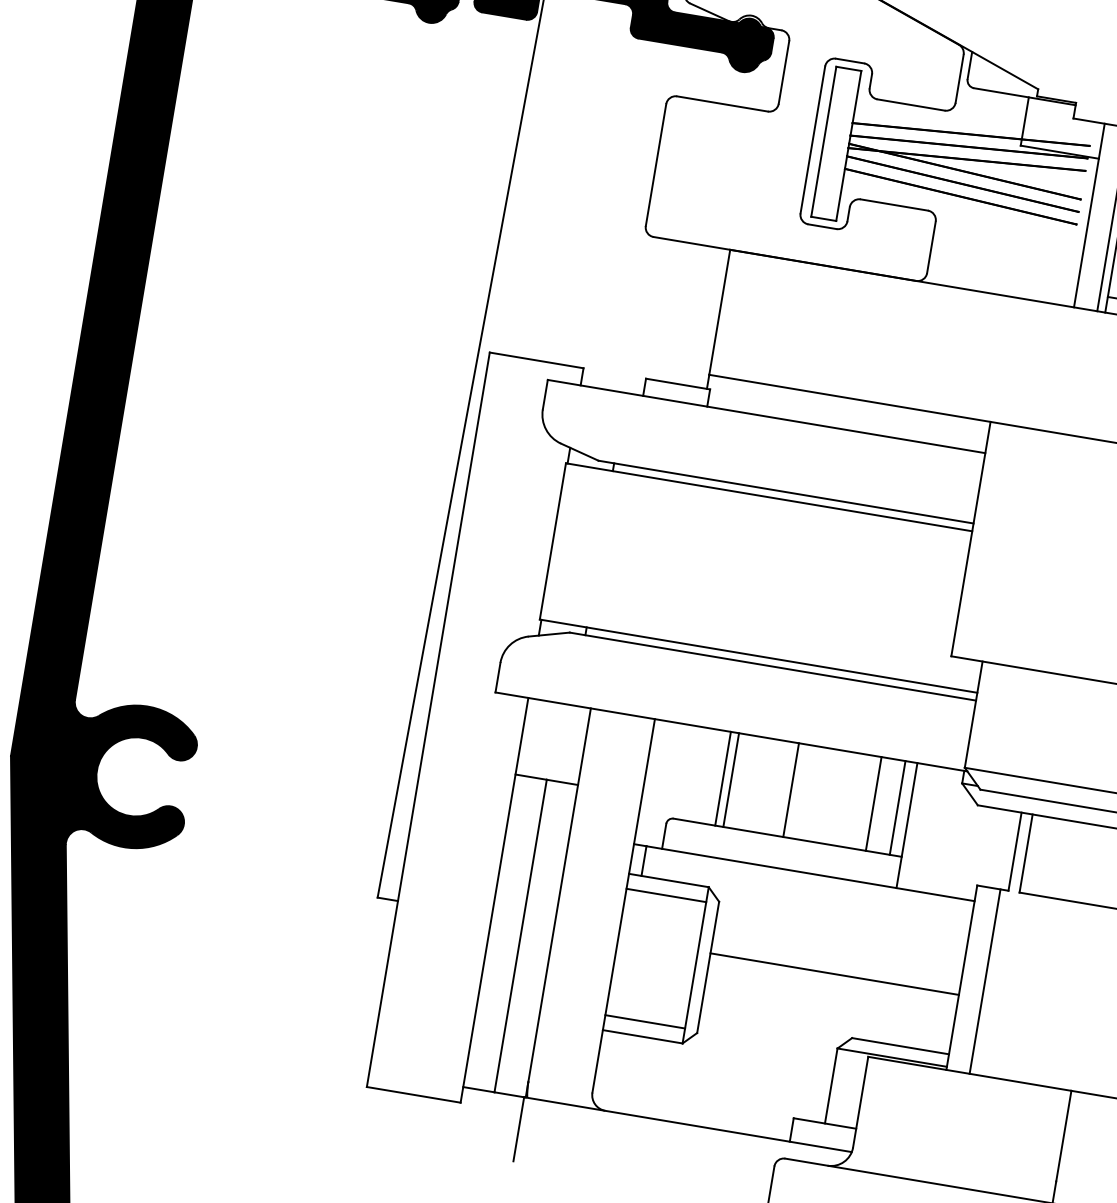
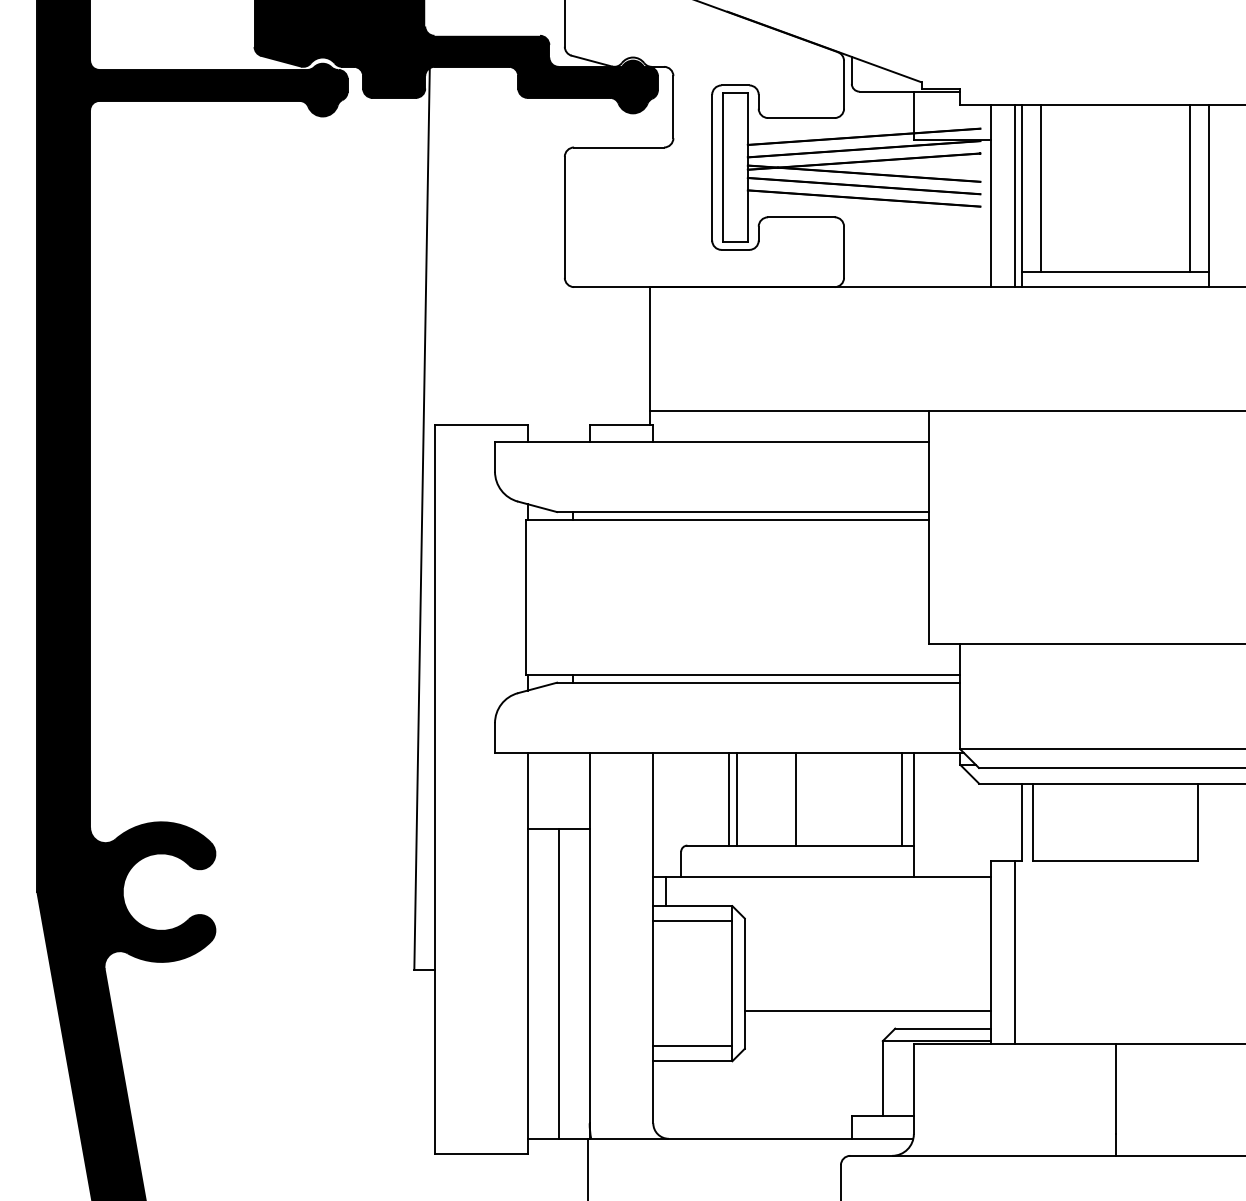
line: (874, 803) -> (878, 798), removed
line: (834, 973) -> (867, 1010), moved

